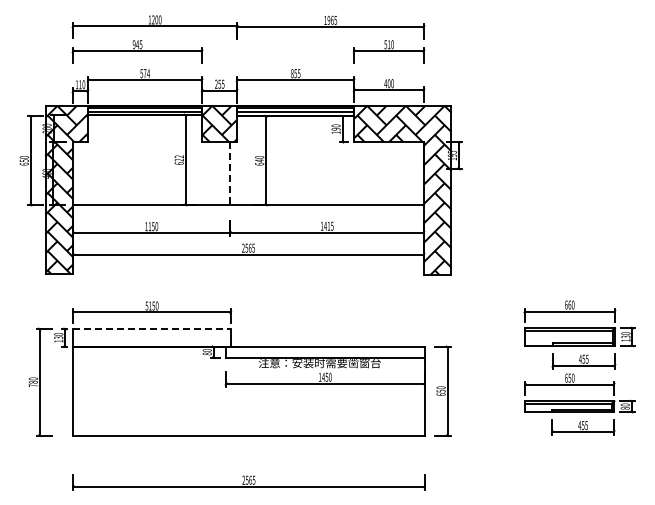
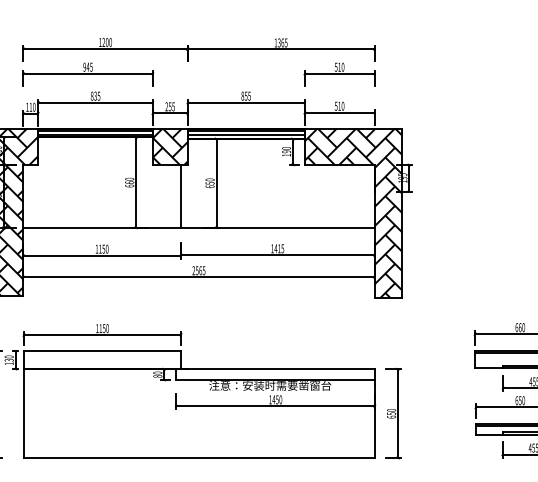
text: (328, 20) -> (278, 43), 1965 -> 1365
text: (144, 73) -> (94, 96), 574 -> 835
text: (387, 83) -> (337, 106), 400 -> 510
text: (178, 158) -> (128, 181), 622 -> 660
text: (259, 160) -> (209, 183), 640 -> 650
line: (230, 174) -> (180, 197), dashed -> solid
text: (146, 305) -> (96, 328), 5150 -> 1150
line: (152, 328) -> (102, 351), dashed -> solid

